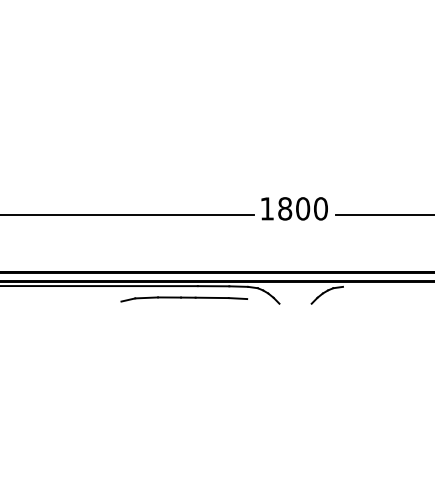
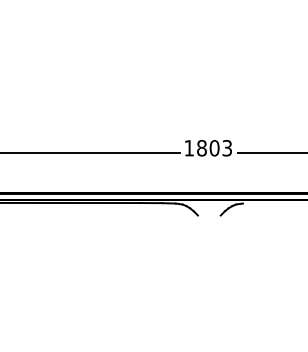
text: (320, 208) -> (227, 148), 1800 -> 1803
part: (184, 299) -> (130, 212), removed

